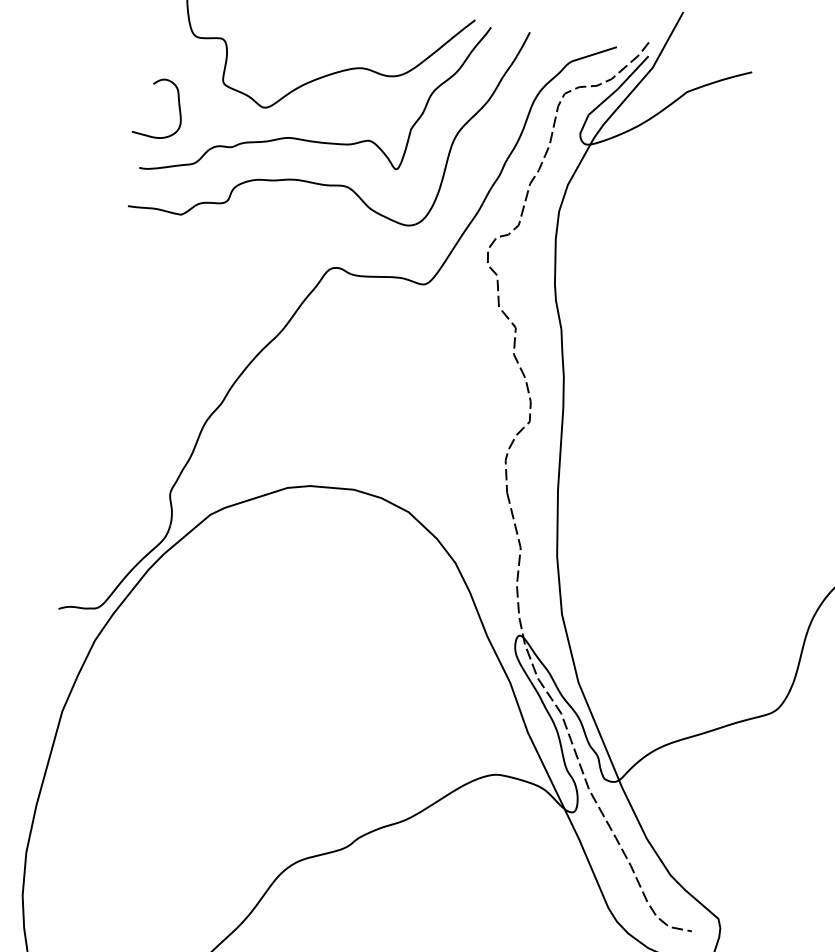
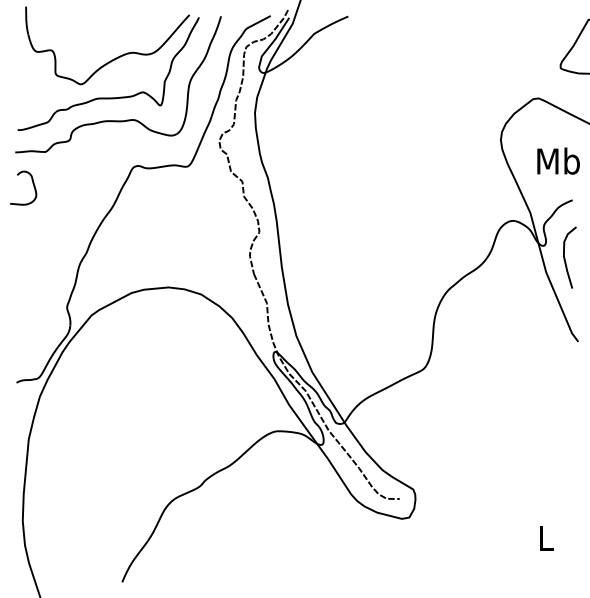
curve: (177, 103) -> (32, 183), moved

